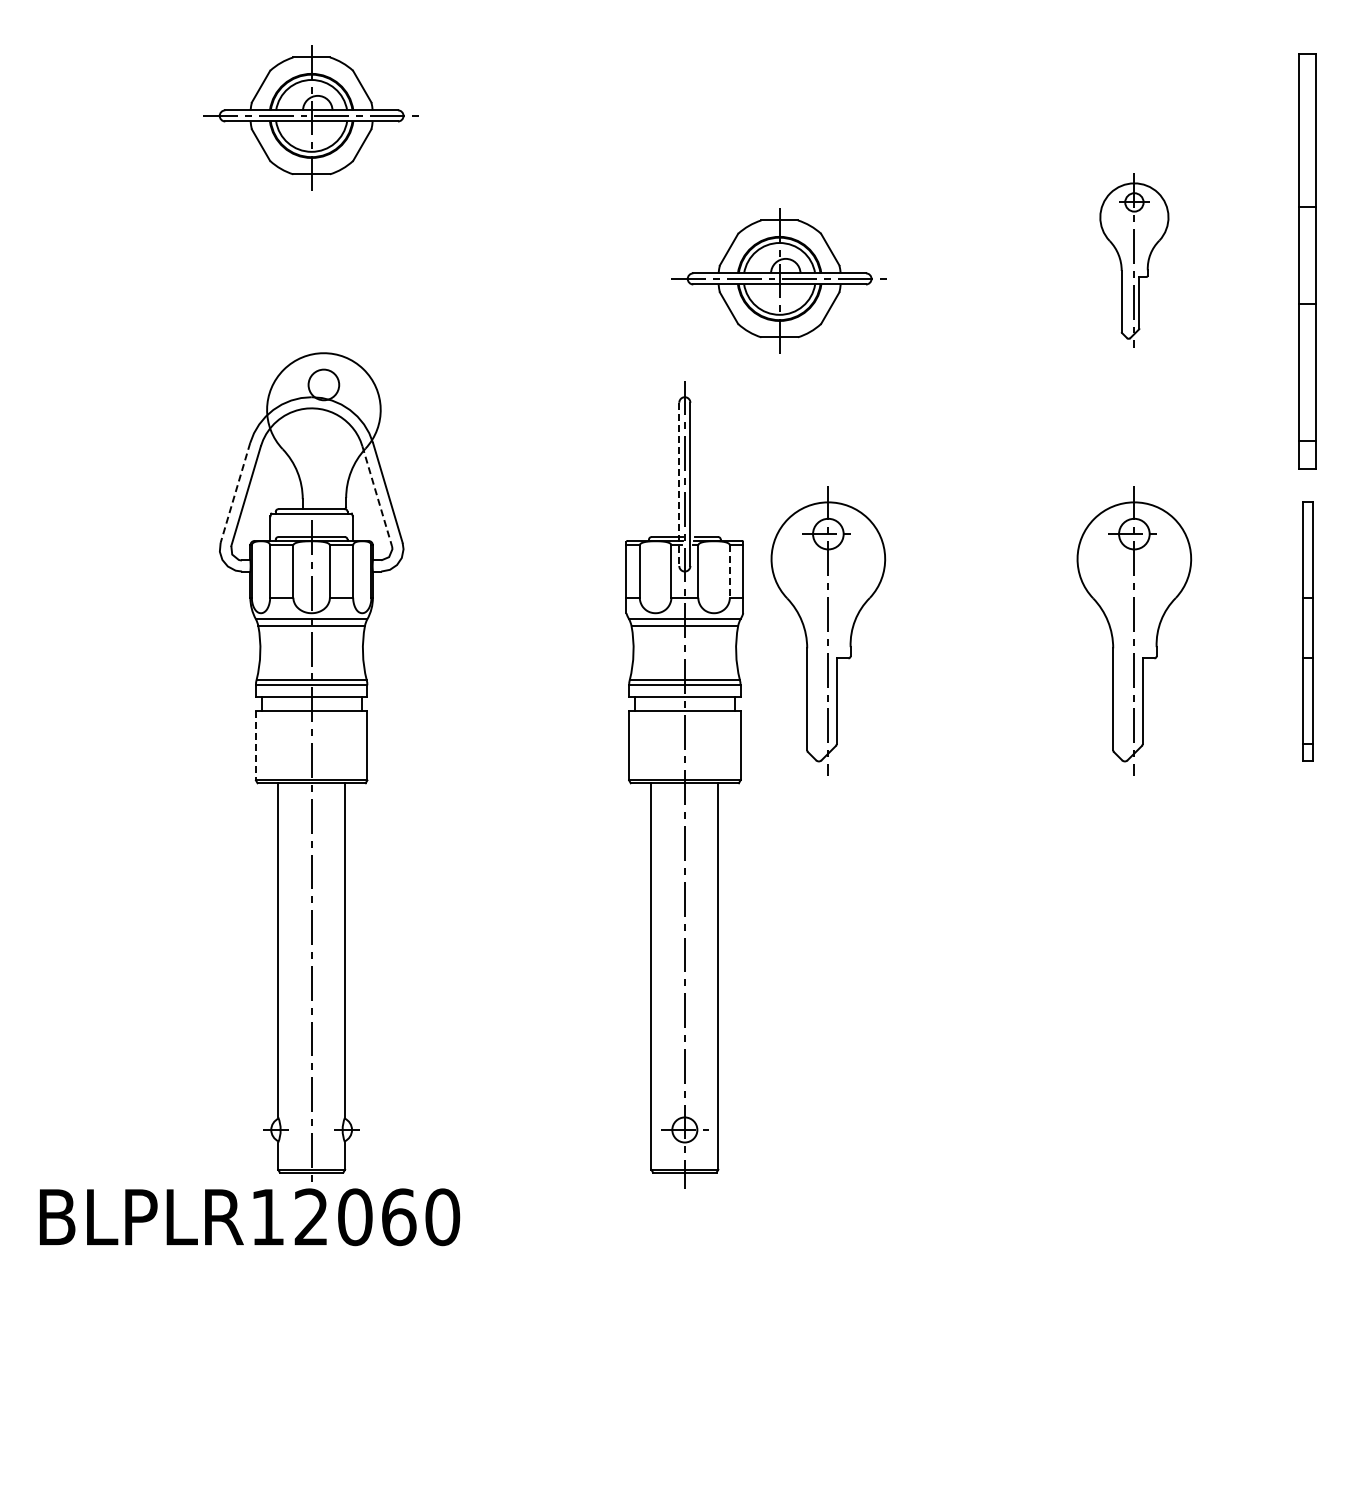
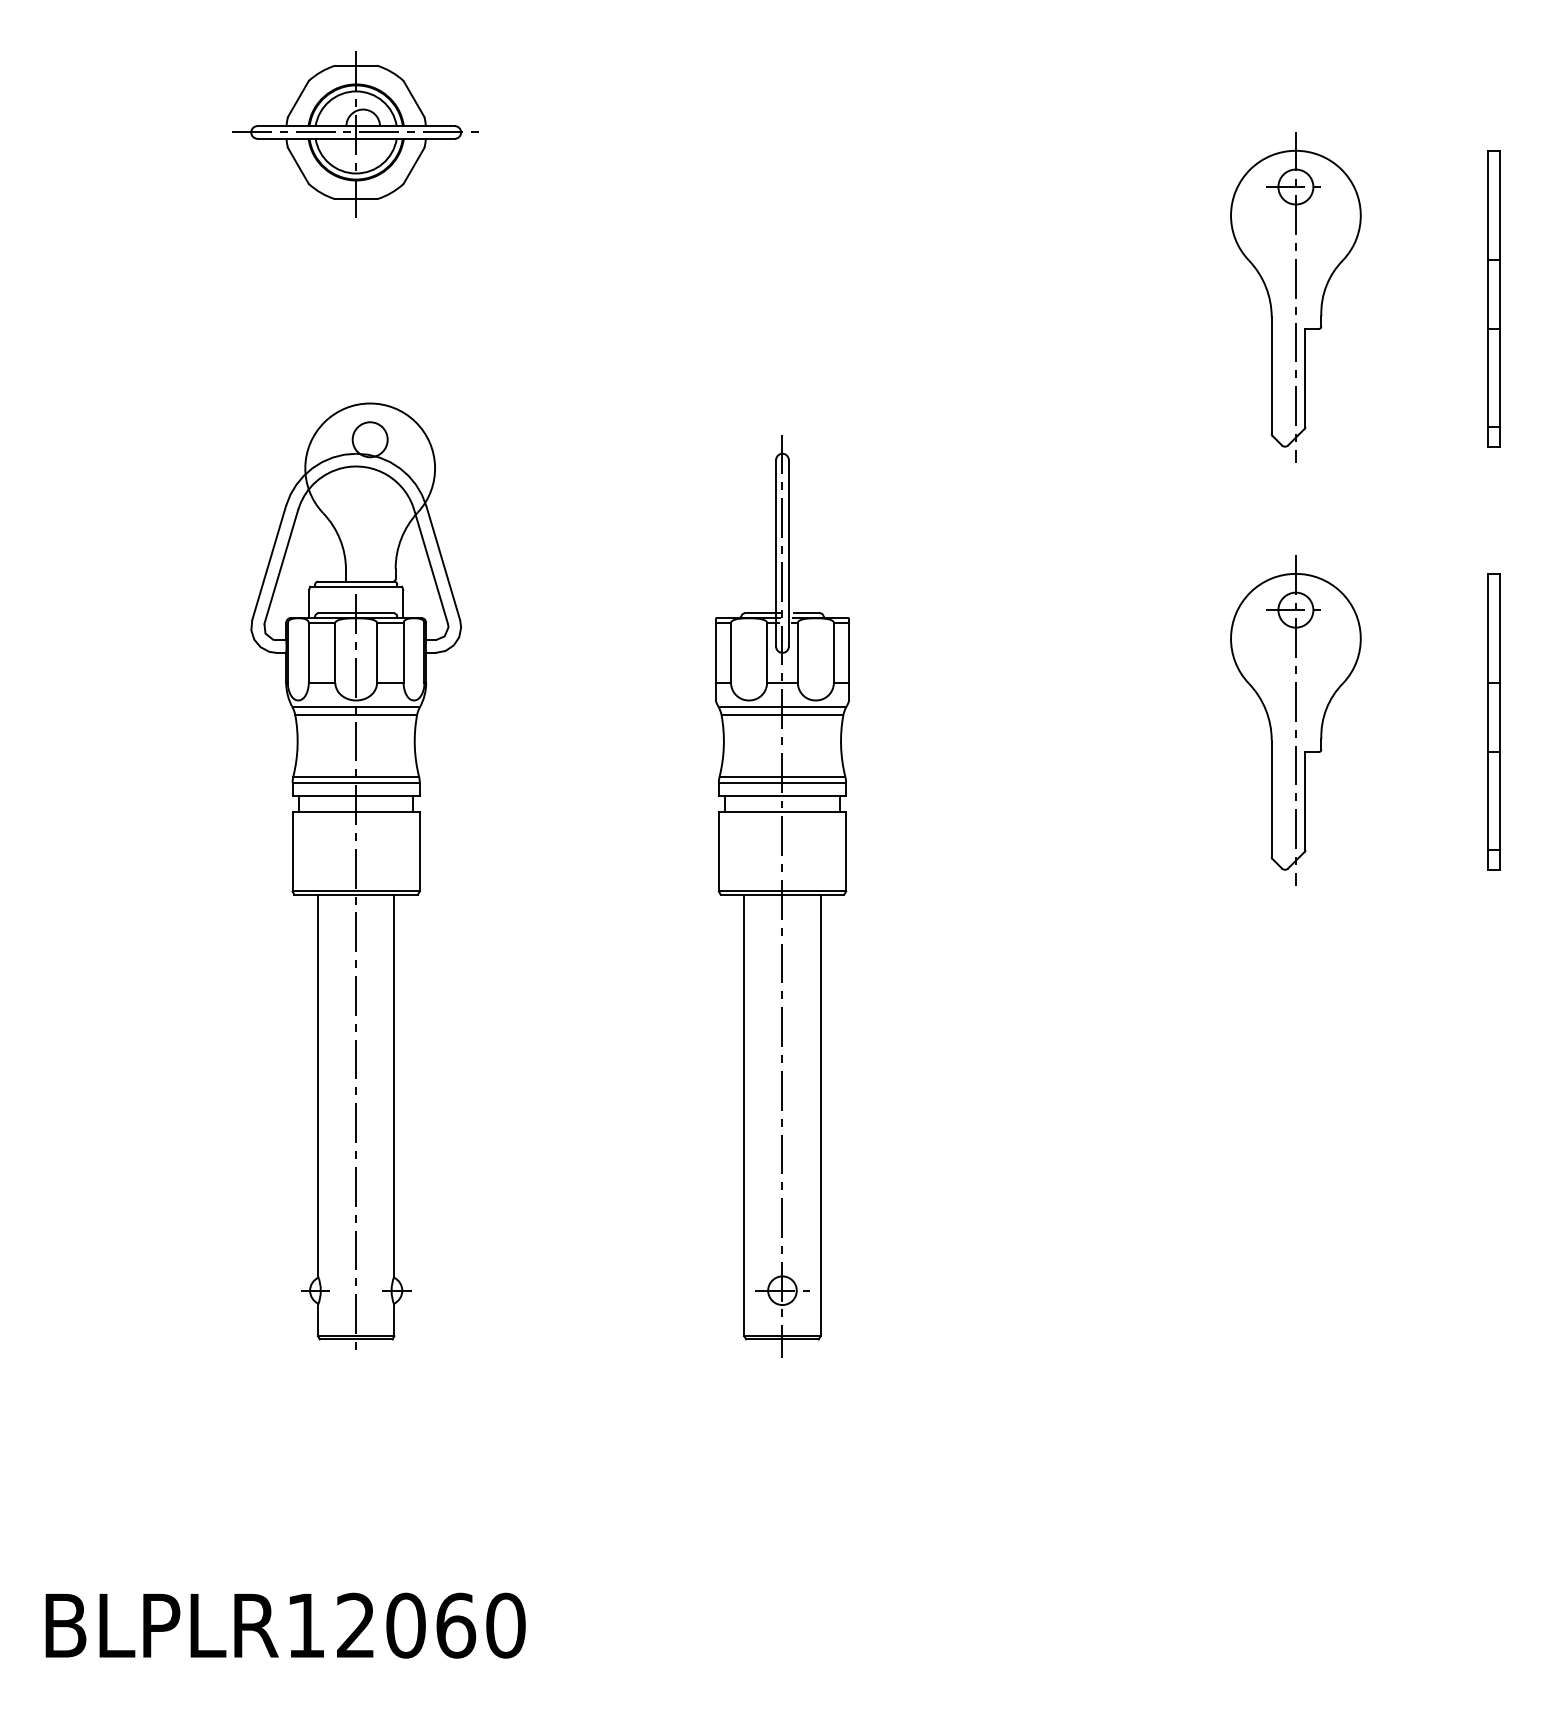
part: (1134, 260) -> (1296, 297), size x1.67
part: (1307, 261) -> (1493, 298), size x0.62
part: (778, 280) -> (889, 320), removed
line: (679, 484) -> (776, 553), dashed -> solid
line: (235, 493) -> (269, 563), dashed -> solid
line: (377, 496) -> (431, 567), dashed -> solid
line: (729, 572) -> (833, 653), dashed -> solid
part: (828, 630) -> (946, 720), removed
line: (255, 745) -> (292, 851), dashed -> solid
text: (250, 1217) -> (286, 1625), moved

